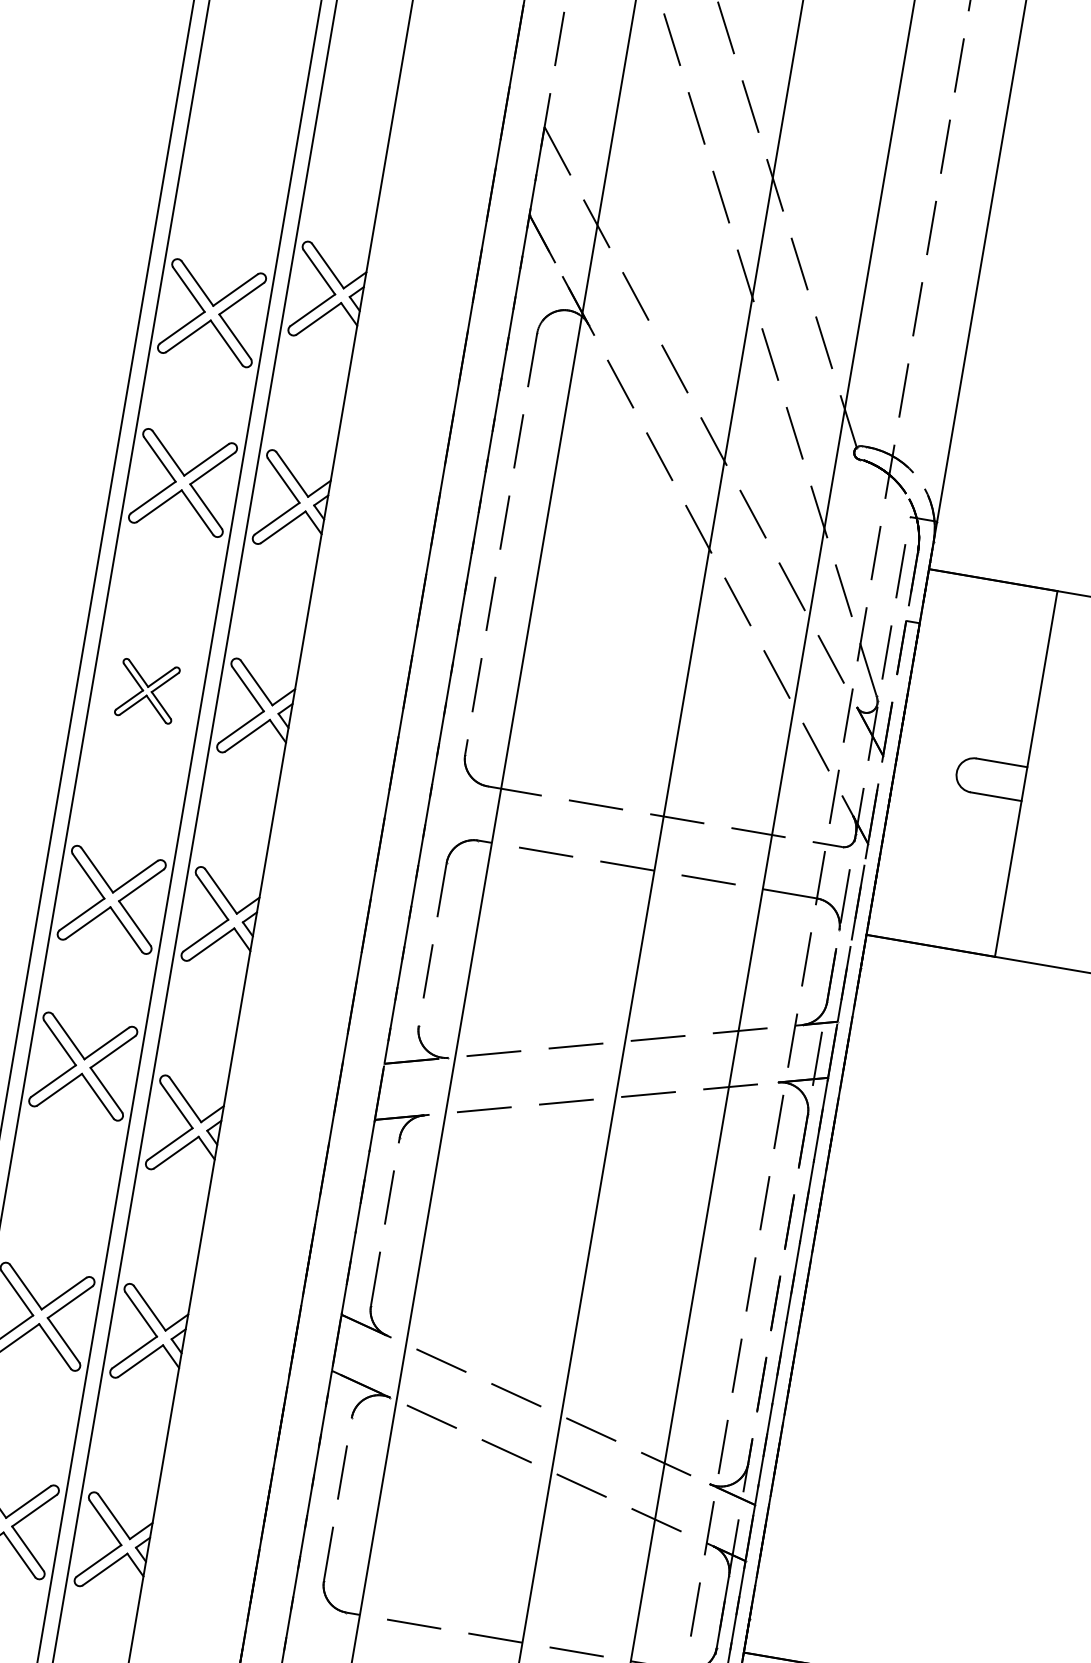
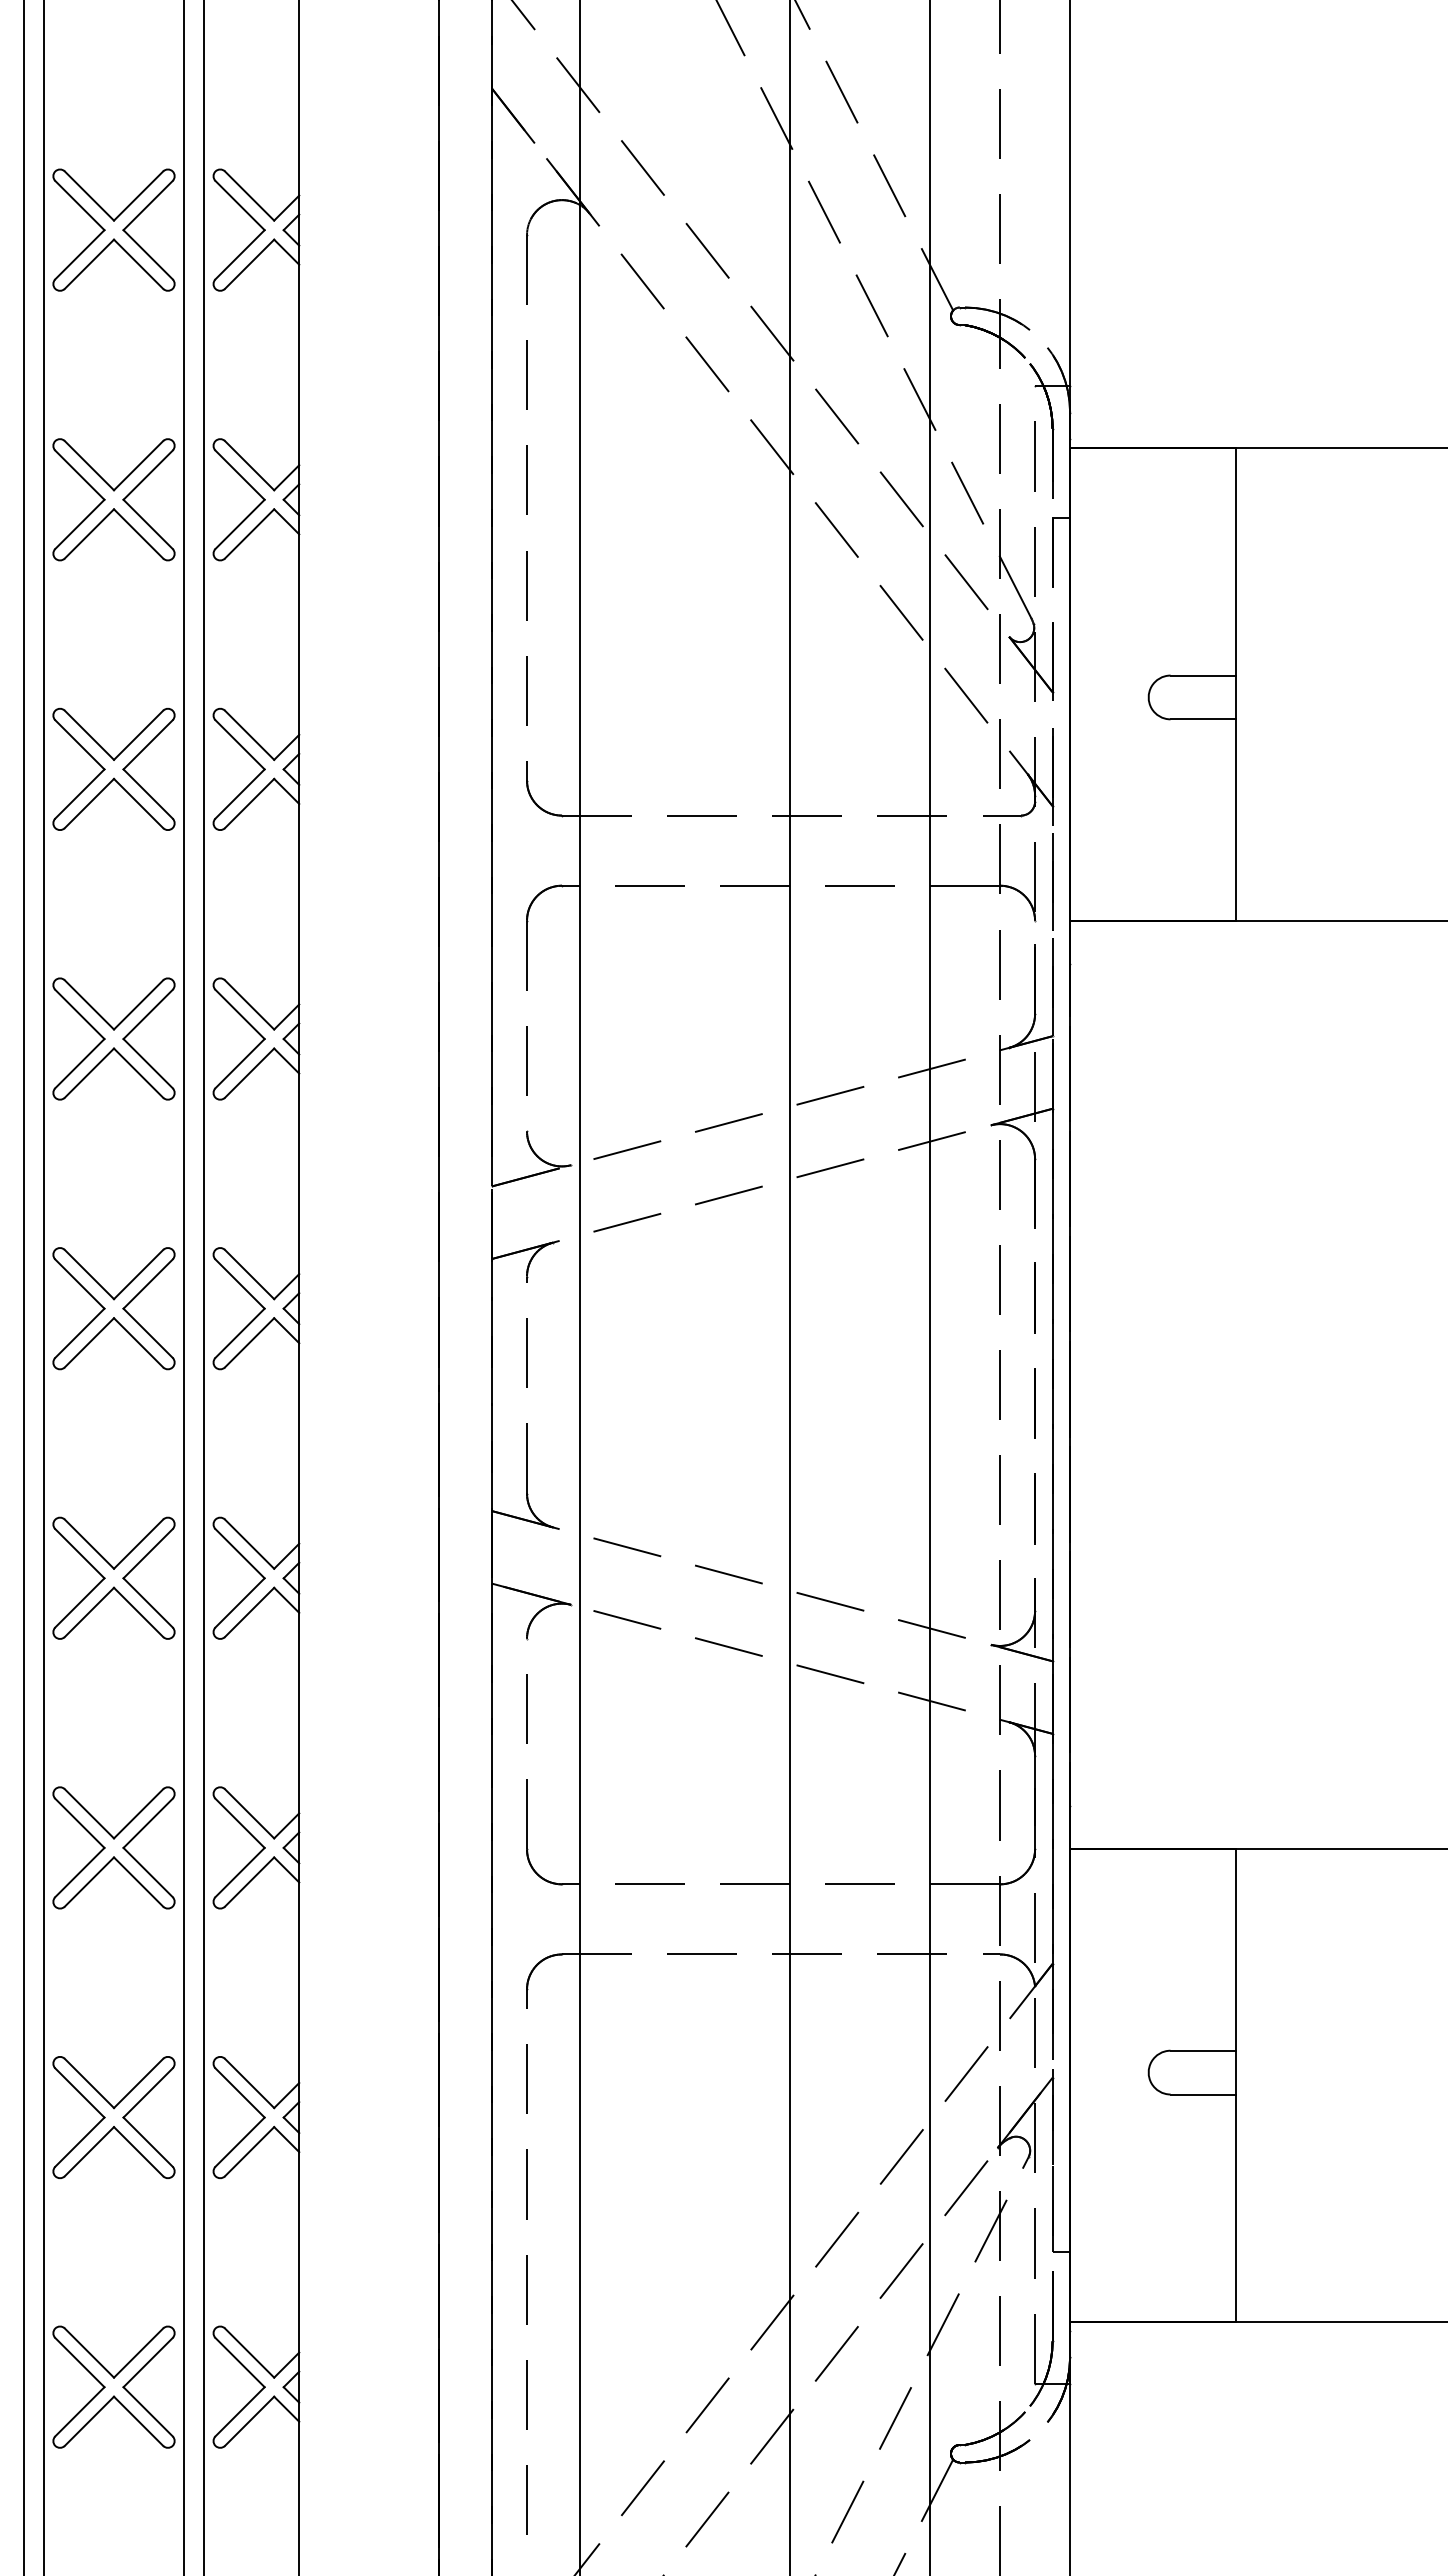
part: (211, 312) -> (113, 229), moved
part: (147, 690) -> (113, 768), size x1.67
part: (82, 1066) -> (113, 1308), moved

